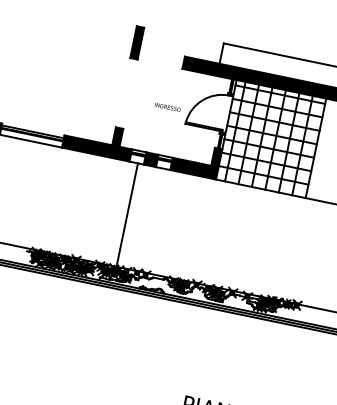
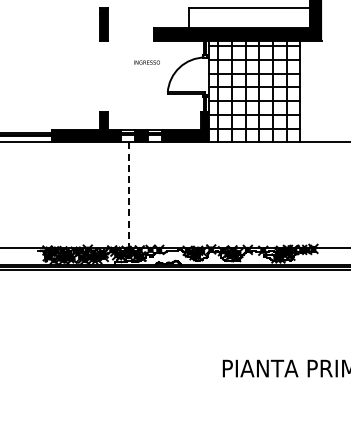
text: (167, 107) -> (146, 62), moved
line: (127, 215) -> (129, 195), solid -> dashed

